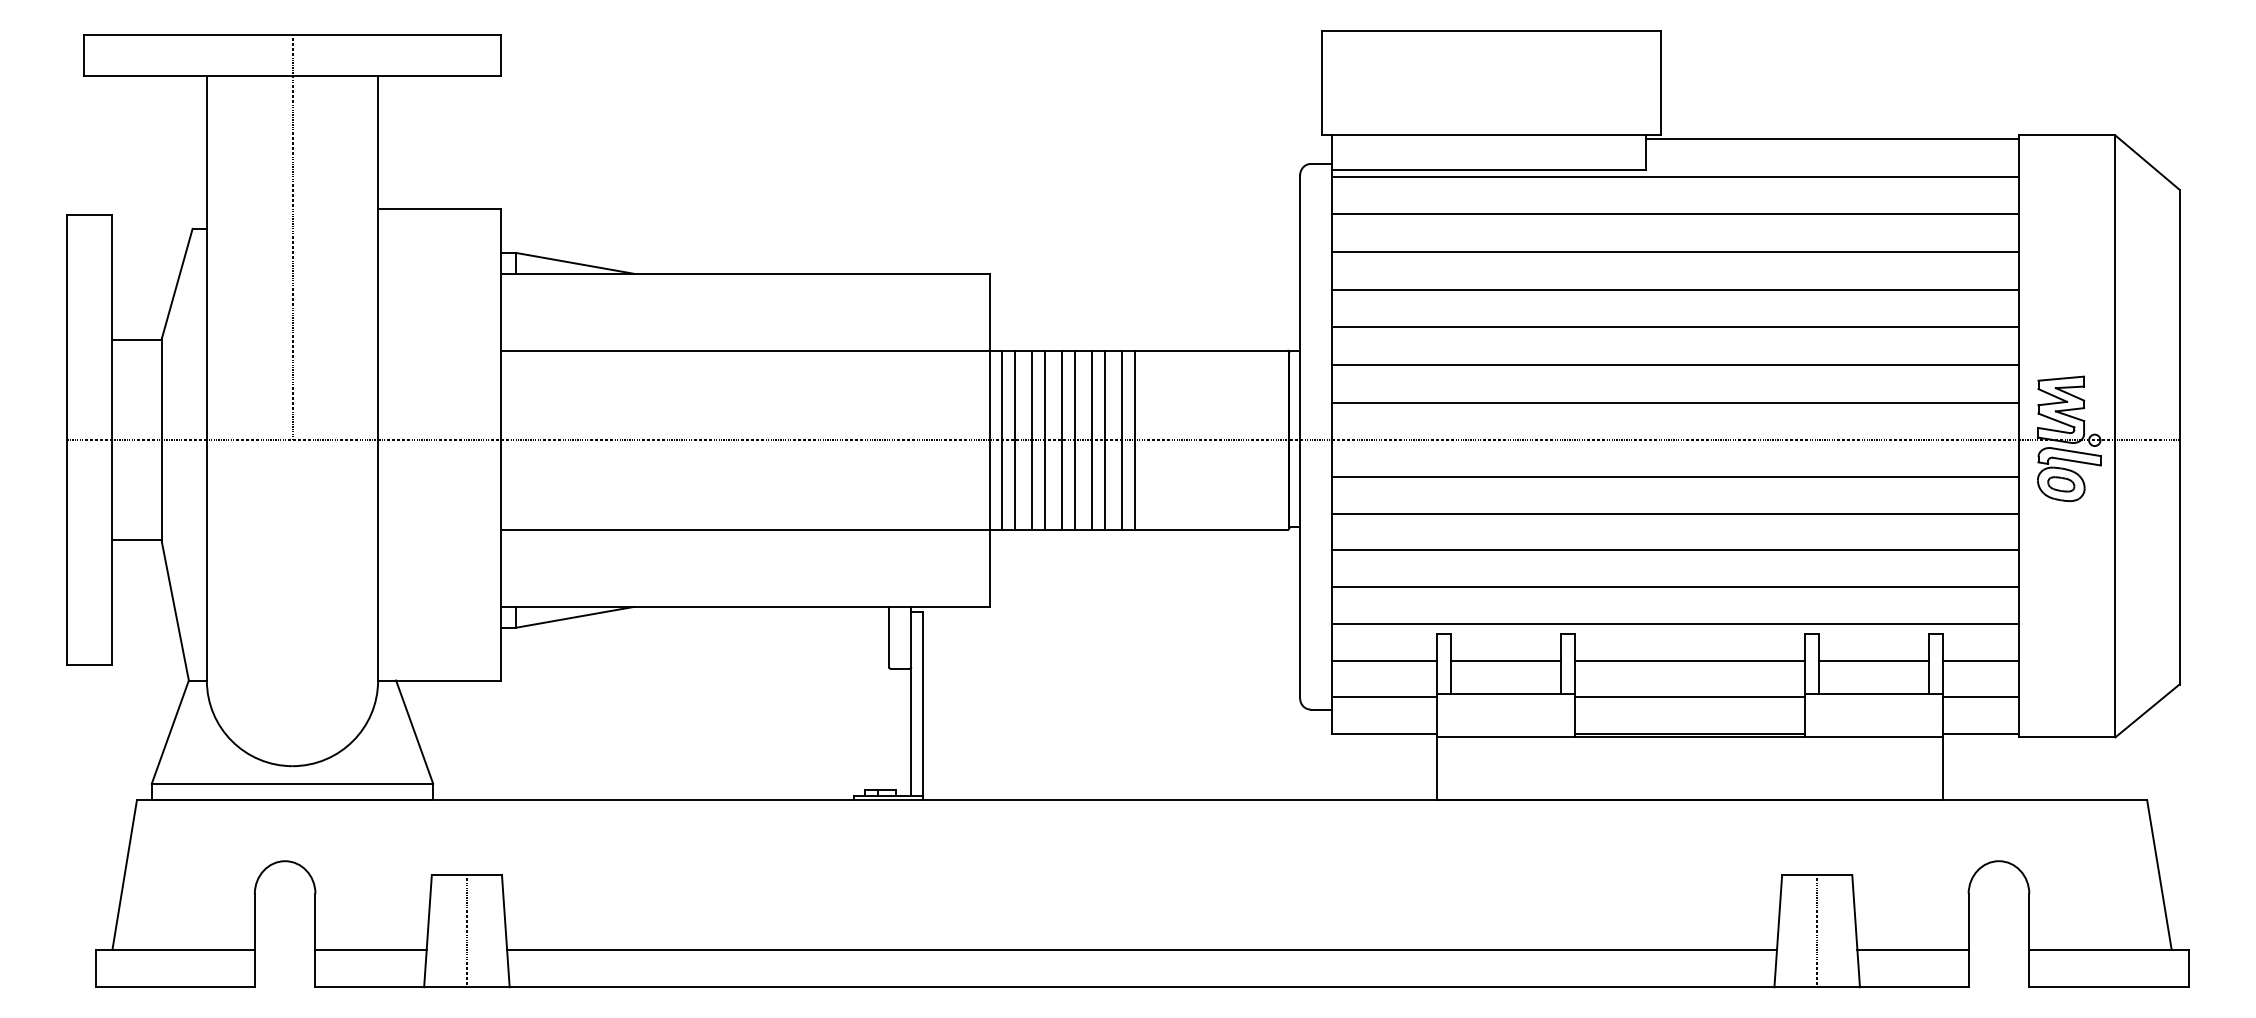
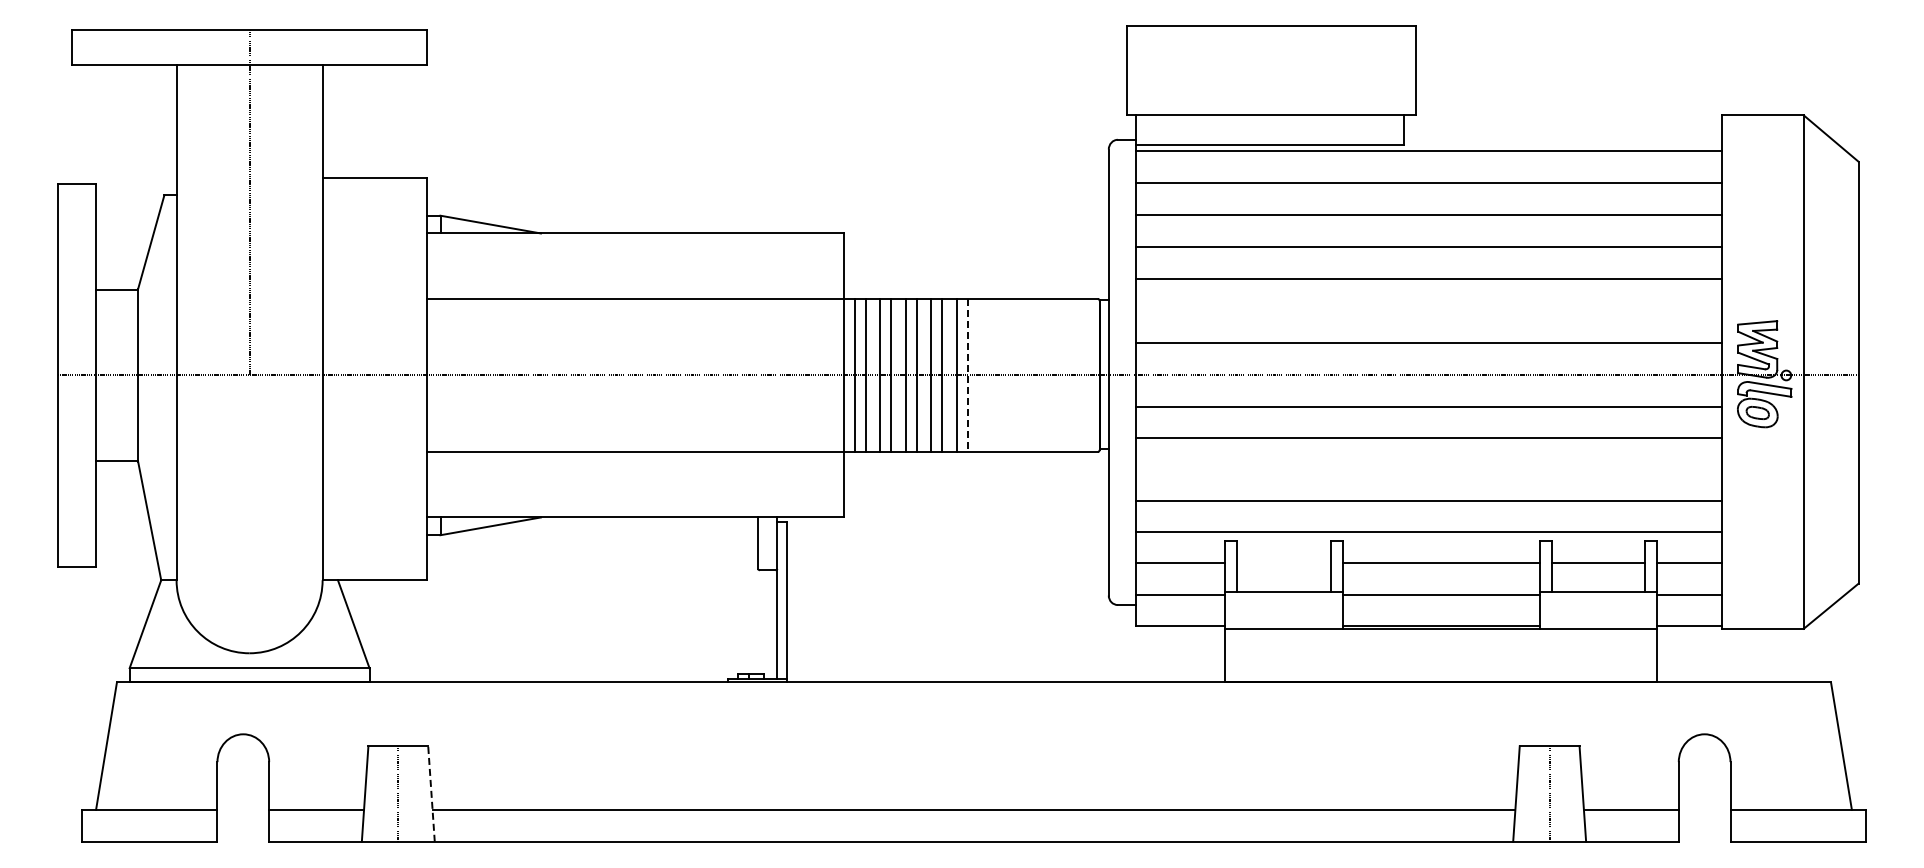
line: (1832, 138) -> (1562, 118), removed
line: (1675, 365) -> (1428, 311), removed
line: (1134, 440) -> (967, 375), solid -> dashed
line: (1675, 550) -> (1428, 469), removed
line: (1505, 660) -> (1283, 563), removed
line: (505, 930) -> (431, 793), solid -> dashed

